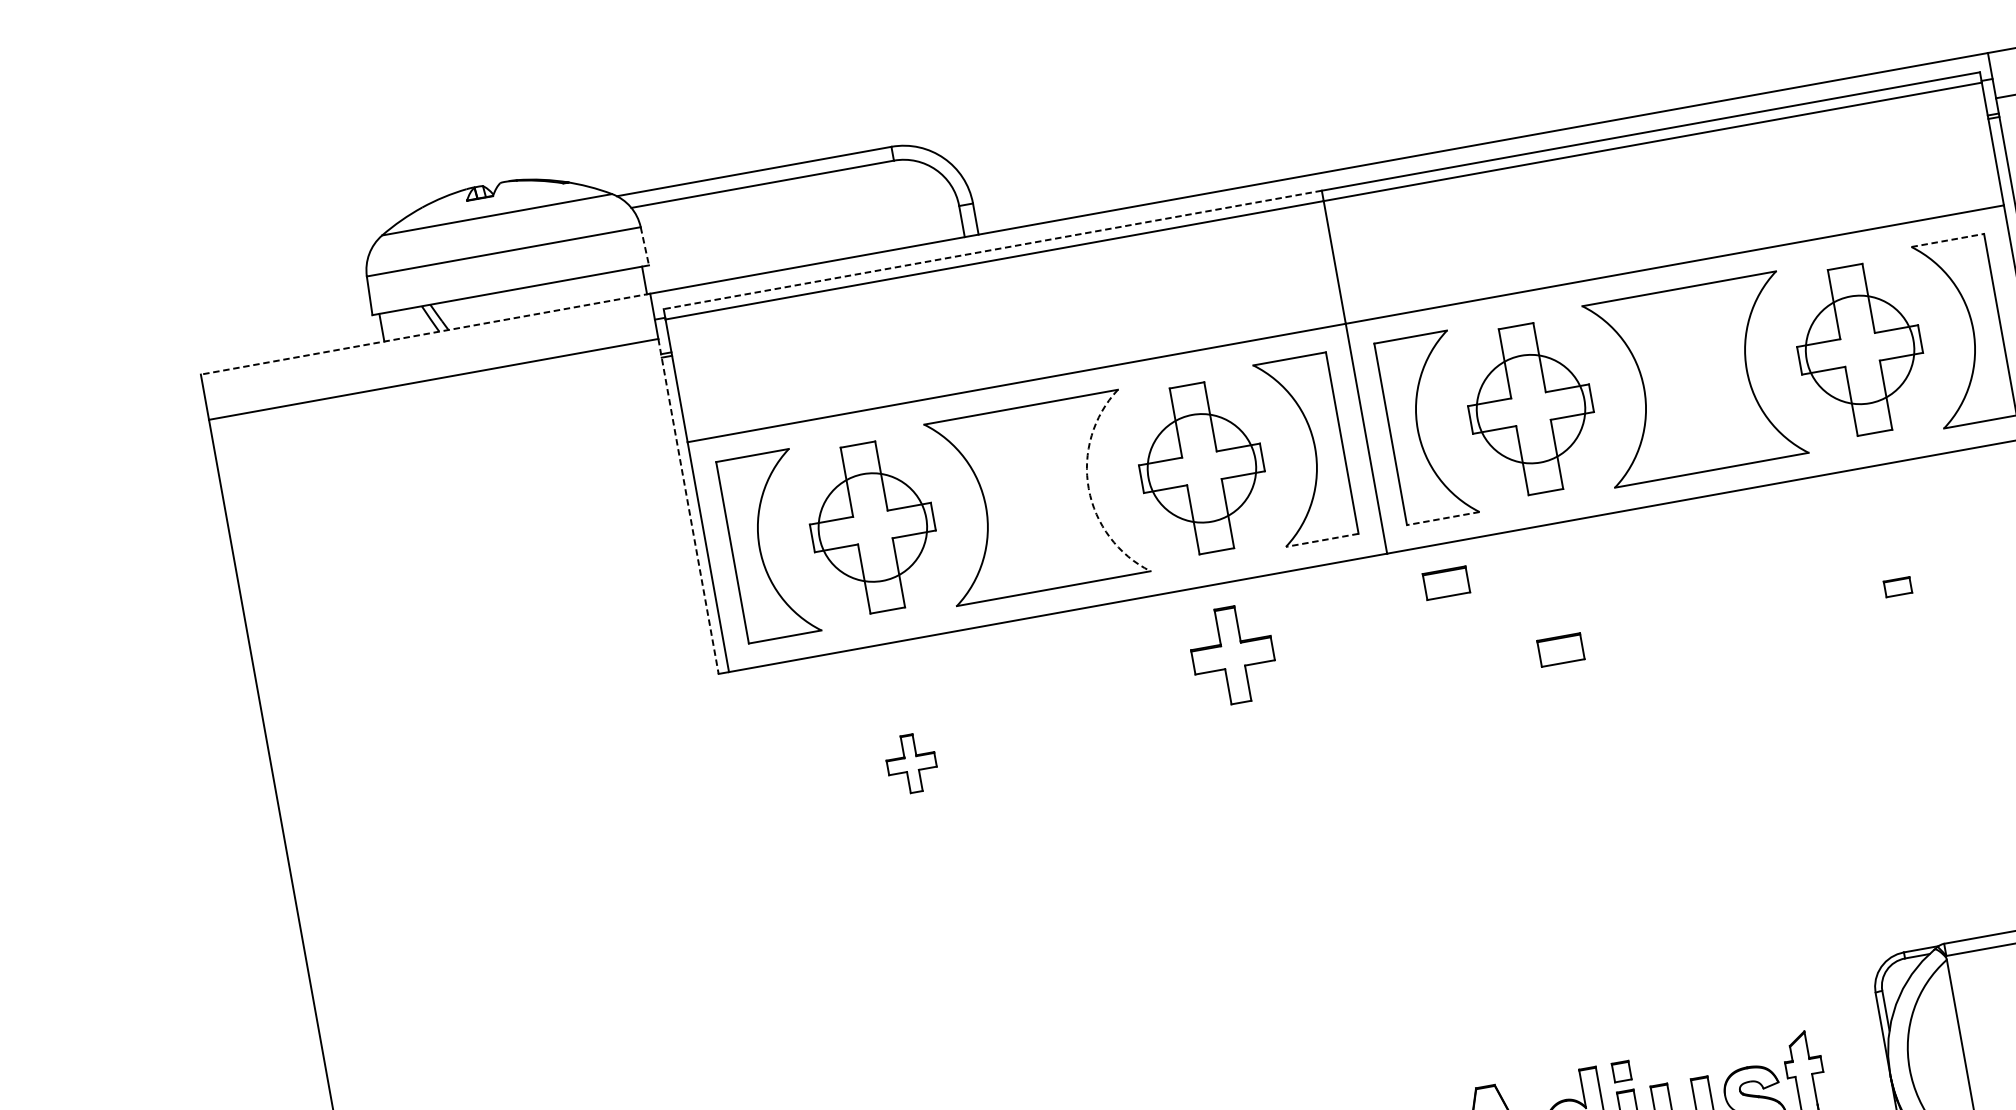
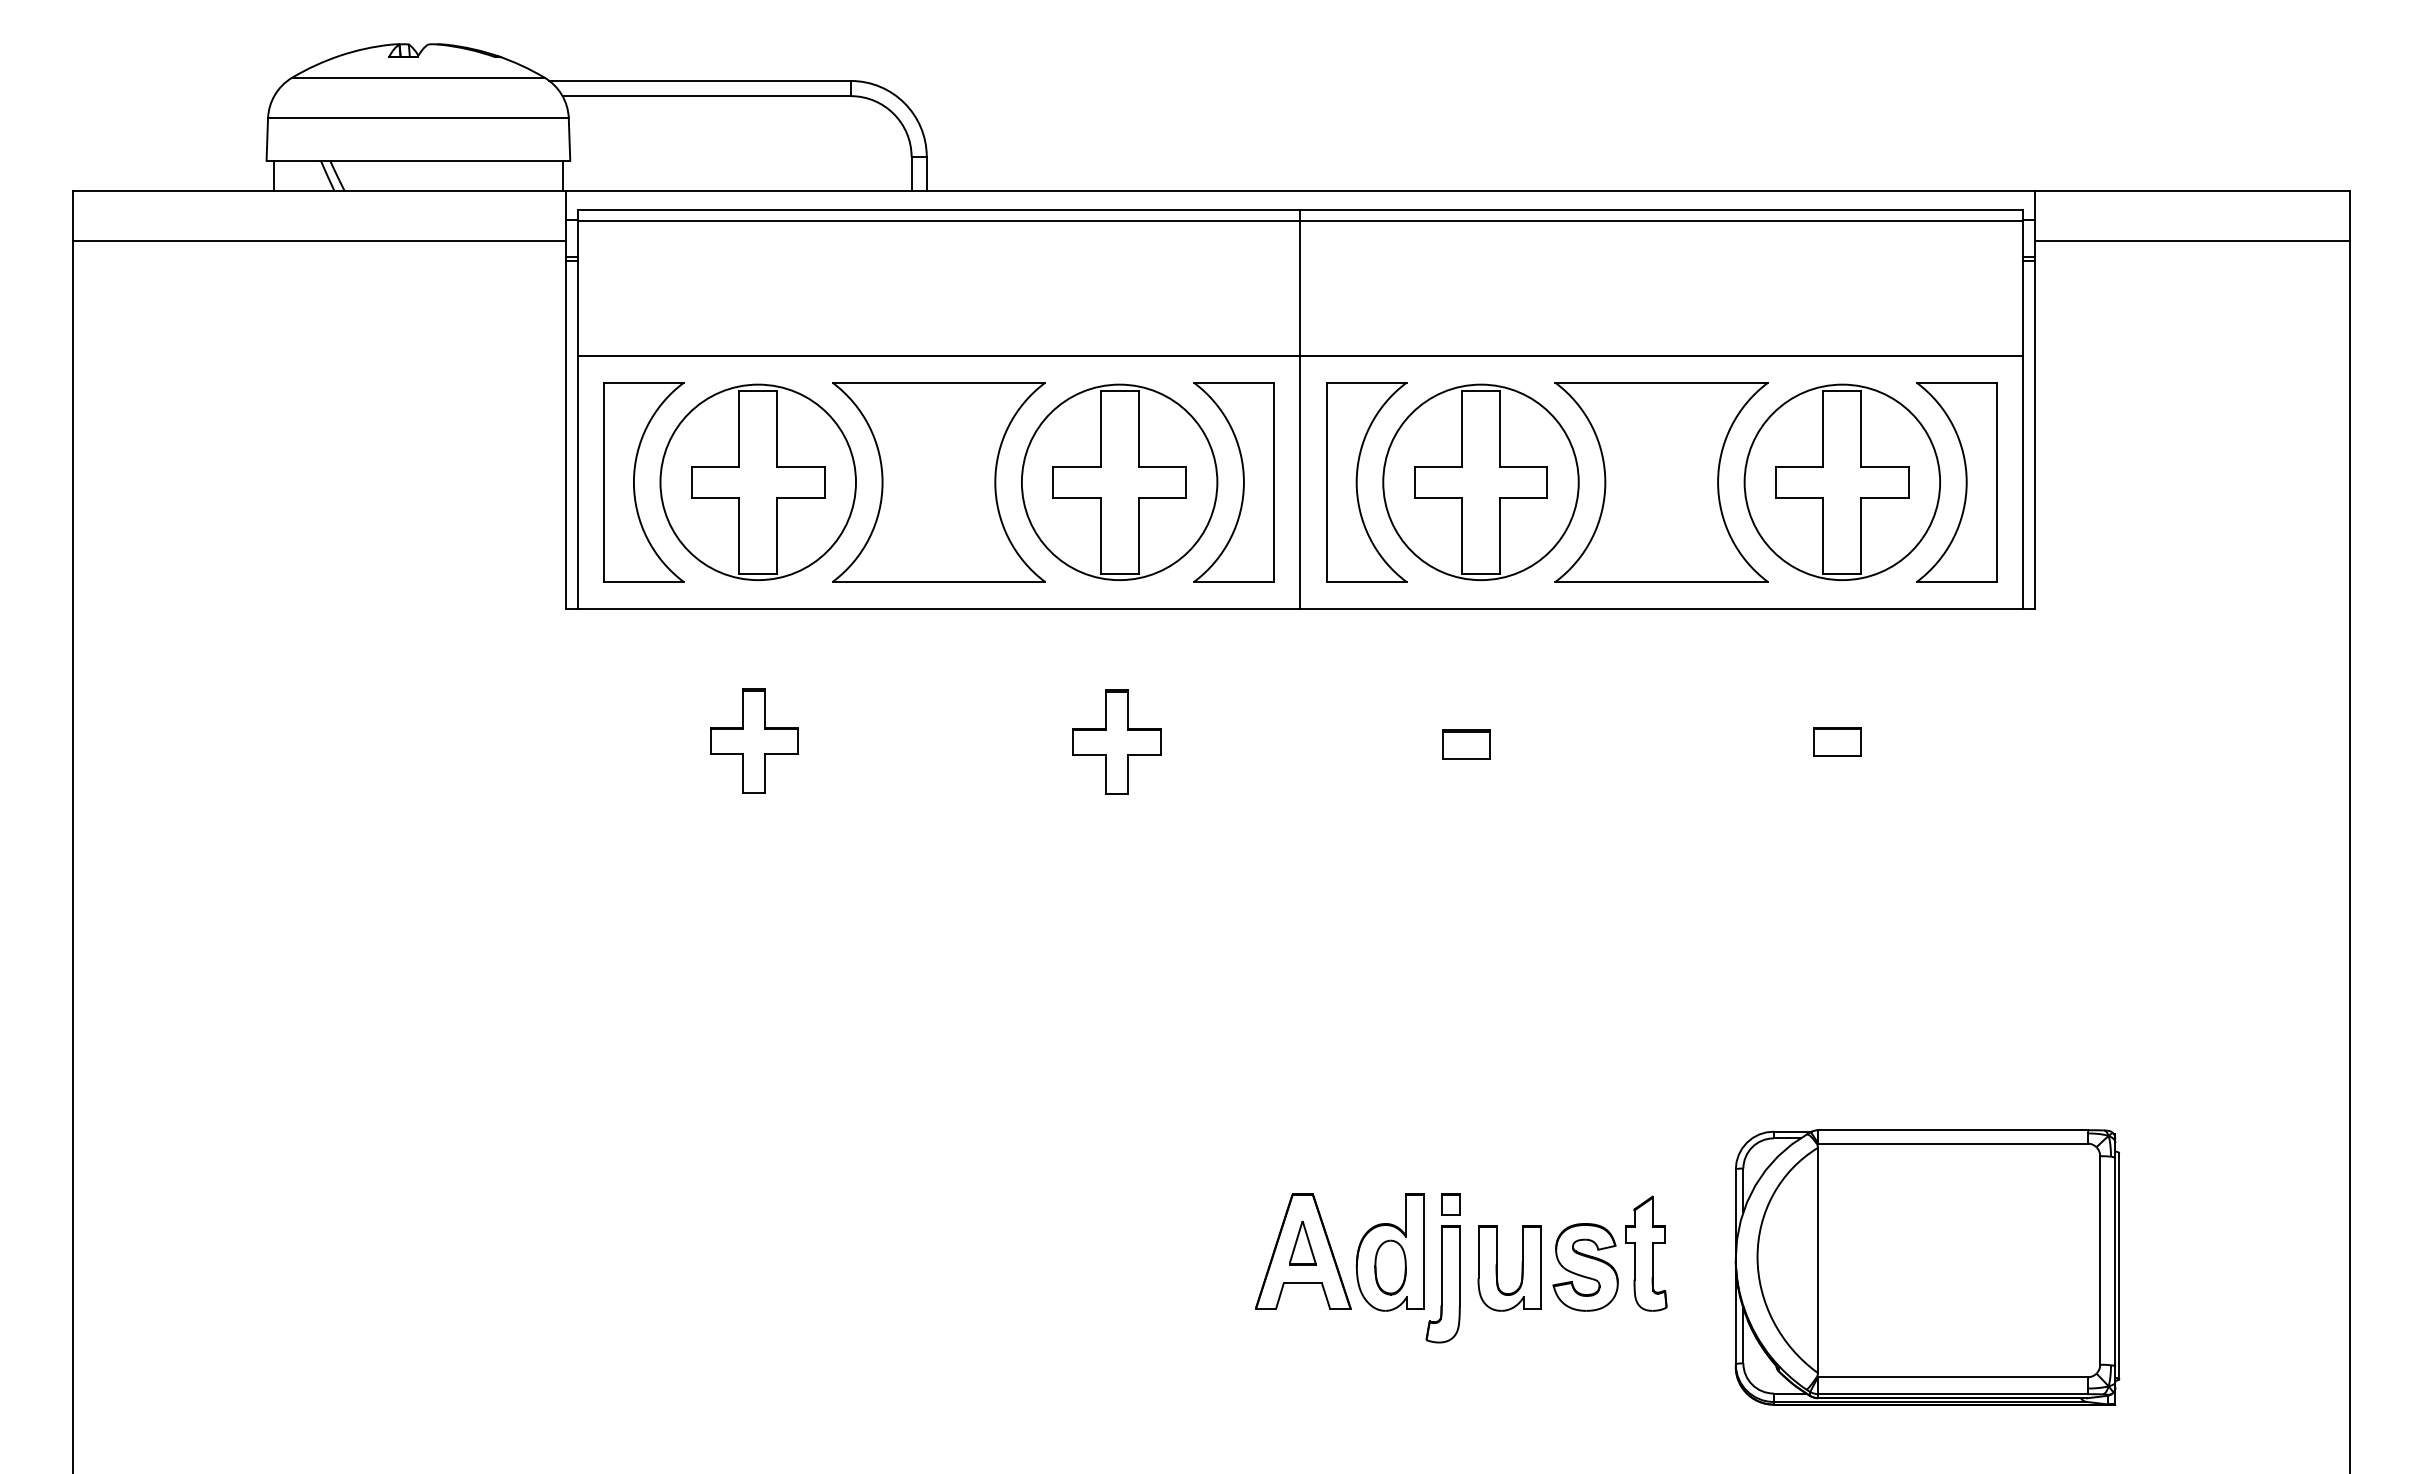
line: (1947, 240) -> (1956, 382), dashed -> solid
line: (644, 247) -> (569, 140), dashed -> solid
line: (992, 250) -> (938, 210), dashed -> solid
line: (425, 334) -> (319, 191), dashed -> solid
circle: (1860, 350) -> (1842, 482), size x1.67
circle: (1530, 409) -> (1480, 482), size x1.67
circle: (1201, 468) -> (1119, 482), size x1.67
arc: (1088, 488) -> (995, 482), dashed -> solid
line: (688, 506) -> (566, 424), dashed -> solid
line: (1443, 519) -> (1366, 582), dashed -> solid
circle: (873, 527) -> (758, 482), size x1.67
line: (1322, 540) -> (1233, 582), dashed -> solid
part: (1446, 583) -> (1357, 651), removed
part: (1898, 586) -> (1837, 741), size x1.67
part: (1232, 654) -> (1116, 741), moved
part: (911, 763) -> (754, 740), size x1.67

